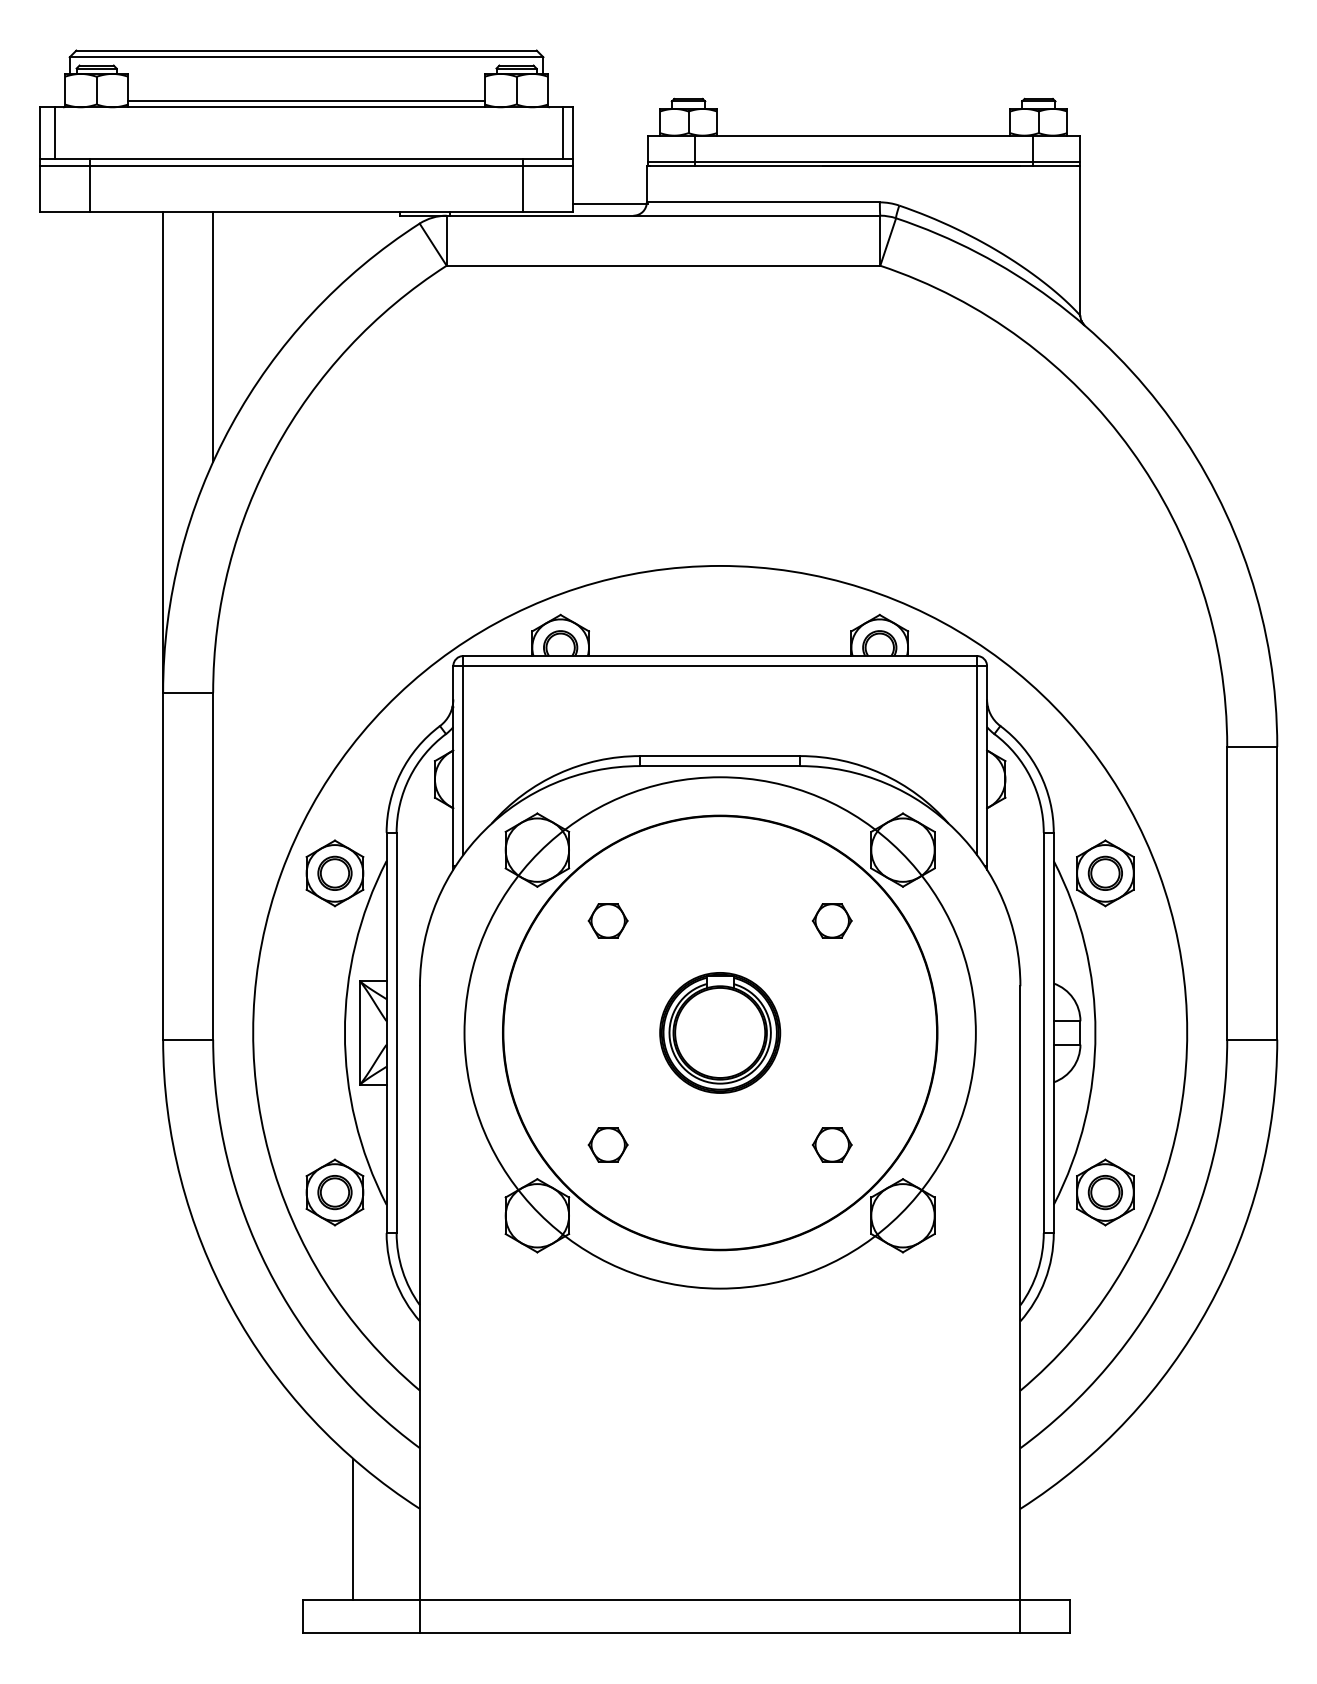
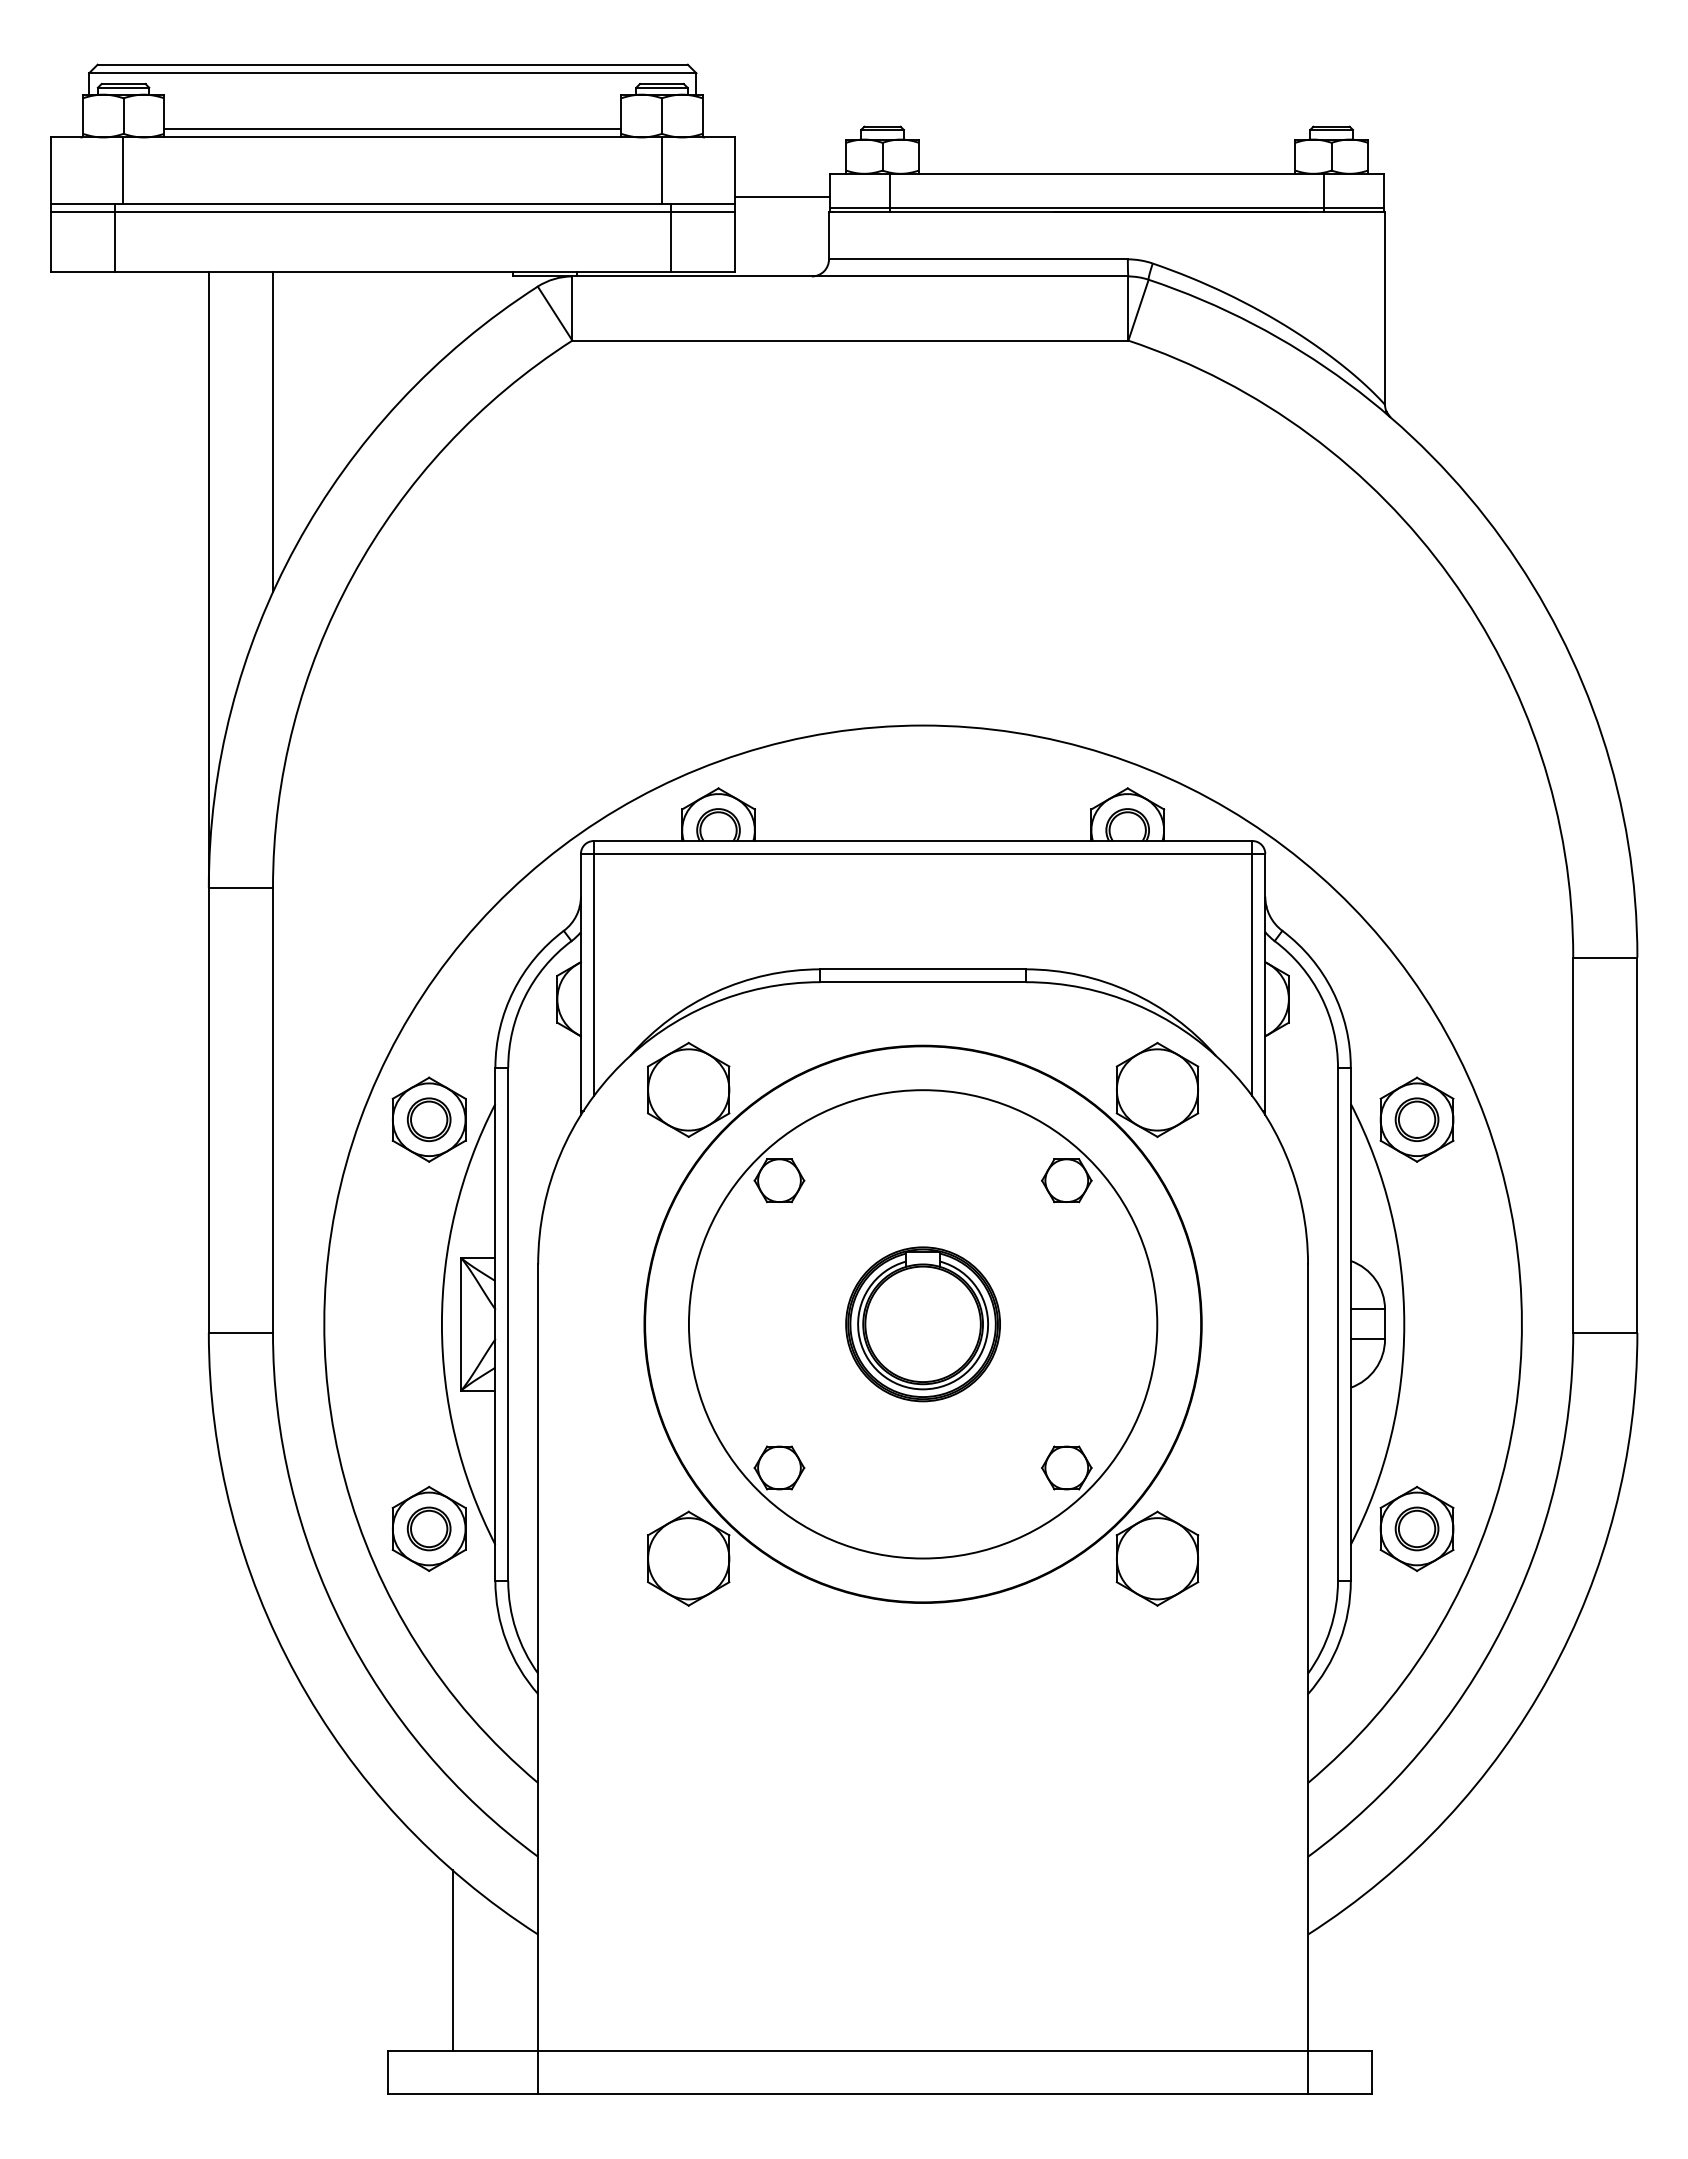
line: (55, 133) -> (123, 170), moved
line: (562, 133) -> (662, 170), moved
line: (610, 204) -> (782, 197), moved
circle: (719, 1033) -> (922, 1324), size x0.71

